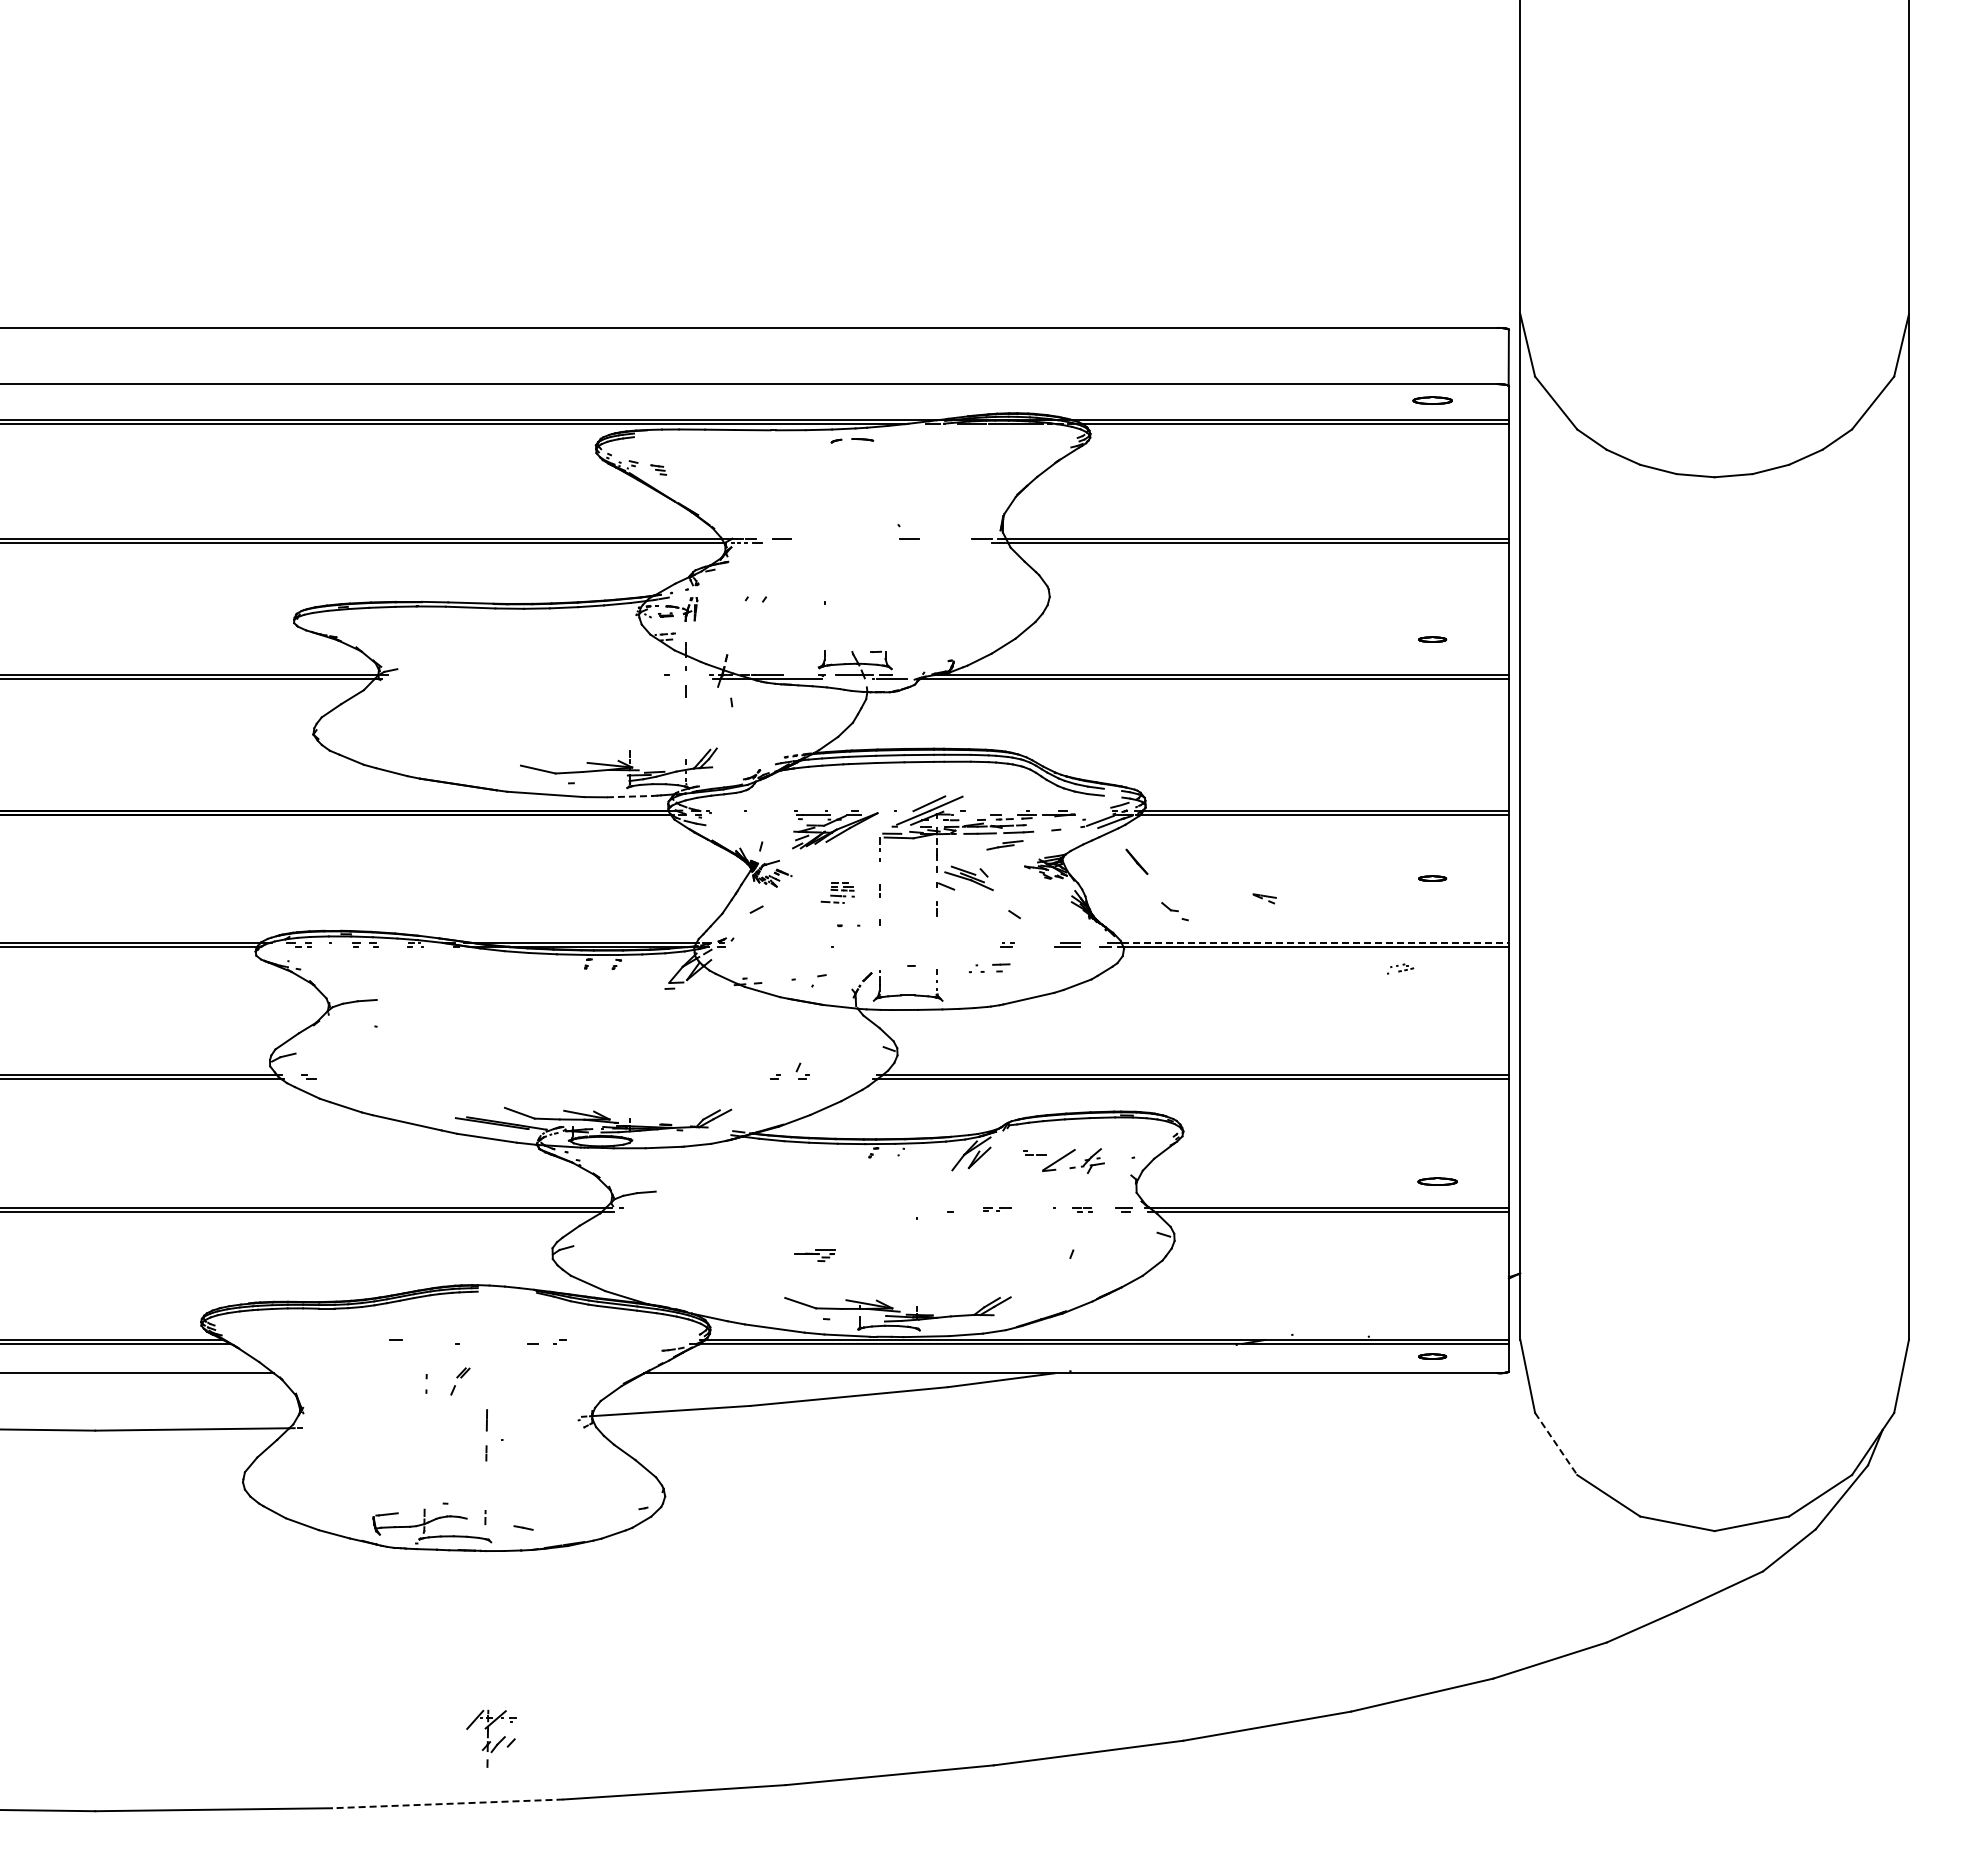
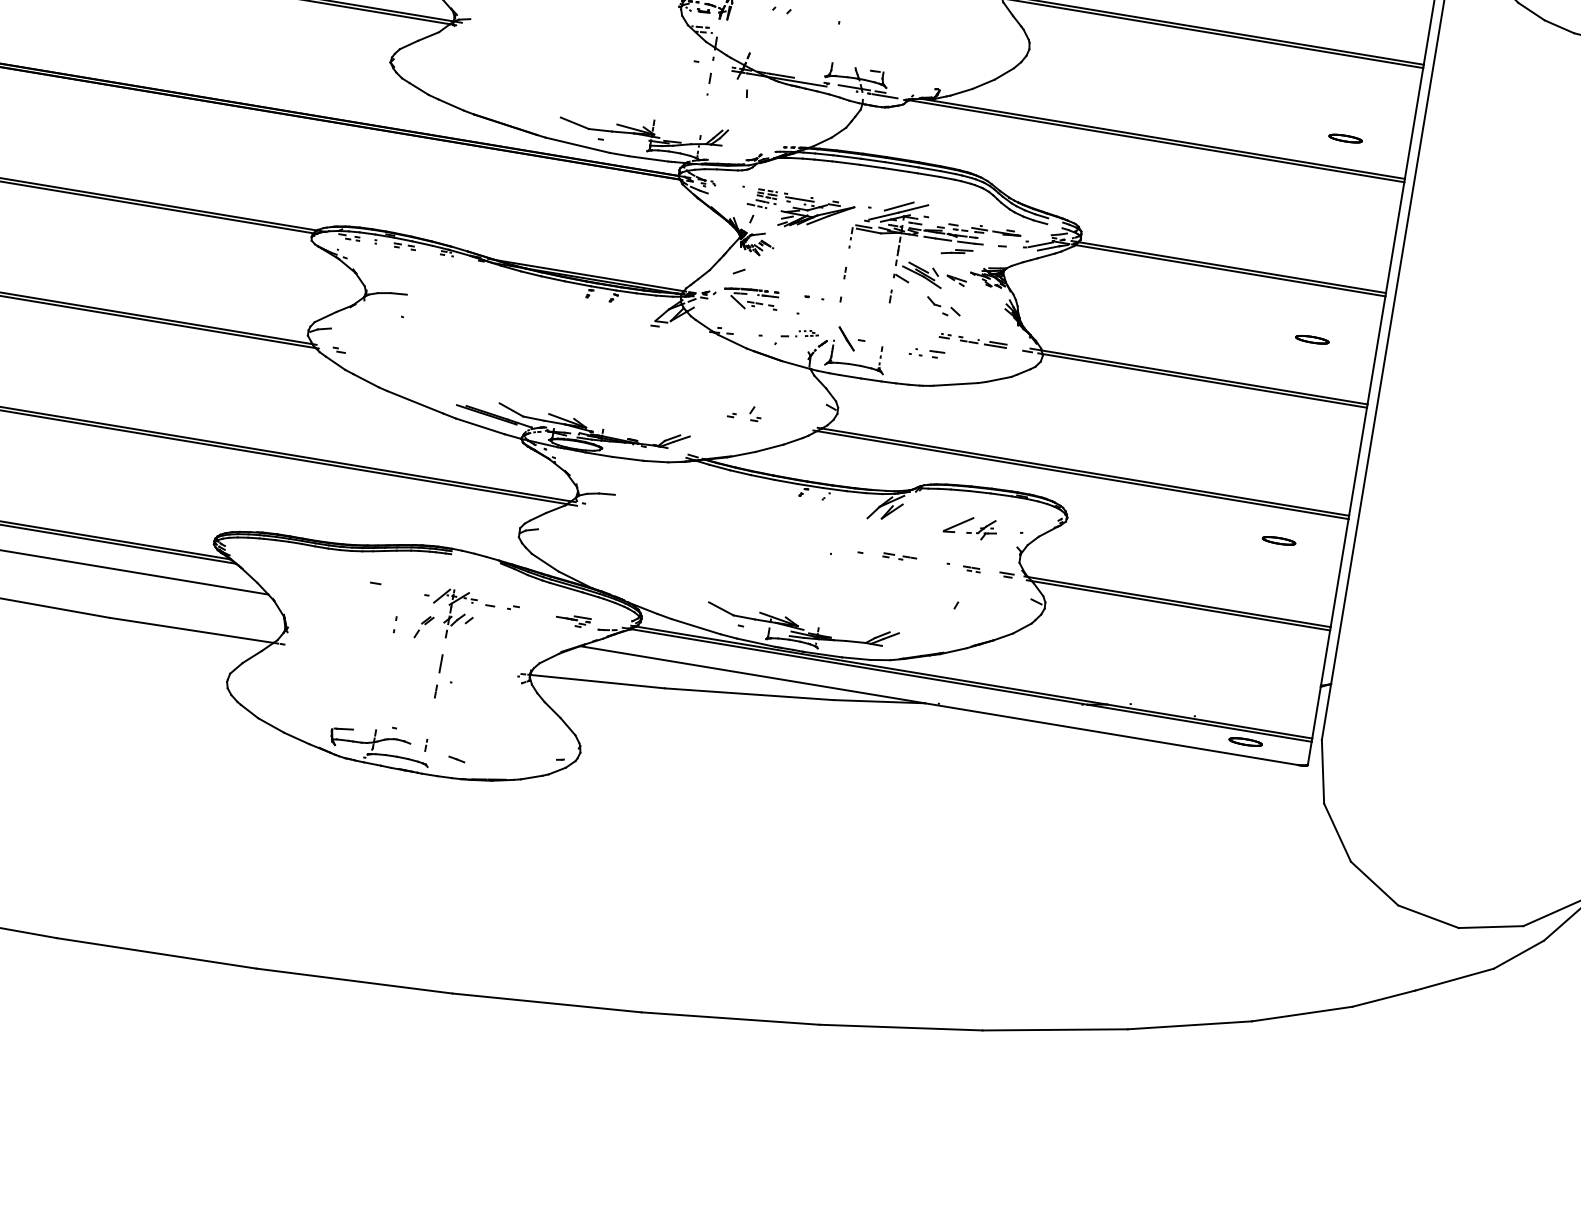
part: (1432, 639) -> (1345, 138), size x1.43
line: (630, 796) -> (648, 158), dashed -> solid
line: (1136, 861) -> (846, 338), moved
part: (1432, 878) -> (1312, 339), size x1.43
part: (837, 892) -> (762, 198), moved
part: (1264, 898) -> (956, 280), moved
part: (1174, 911) -> (937, 306), moved
part: (774, 938) -> (750, 298), added
line: (1315, 942) -> (1204, 377), dashed -> solid
part: (1400, 968) -> (807, 333), moved
part: (1034, 1152) -> (968, 339), moved
part: (1437, 1181) -> (1278, 540), moved
part: (996, 1209) -> (899, 557), size x1.43
part: (814, 1255) -> (573, 620), moved
part: (1432, 1356) -> (1245, 741), size x1.43
line: (1556, 1444) -> (1337, 833), dashed -> solid
part: (491, 1738) -> (453, 614), moved
line: (447, 1803) -> (354, 980), dashed -> solid

